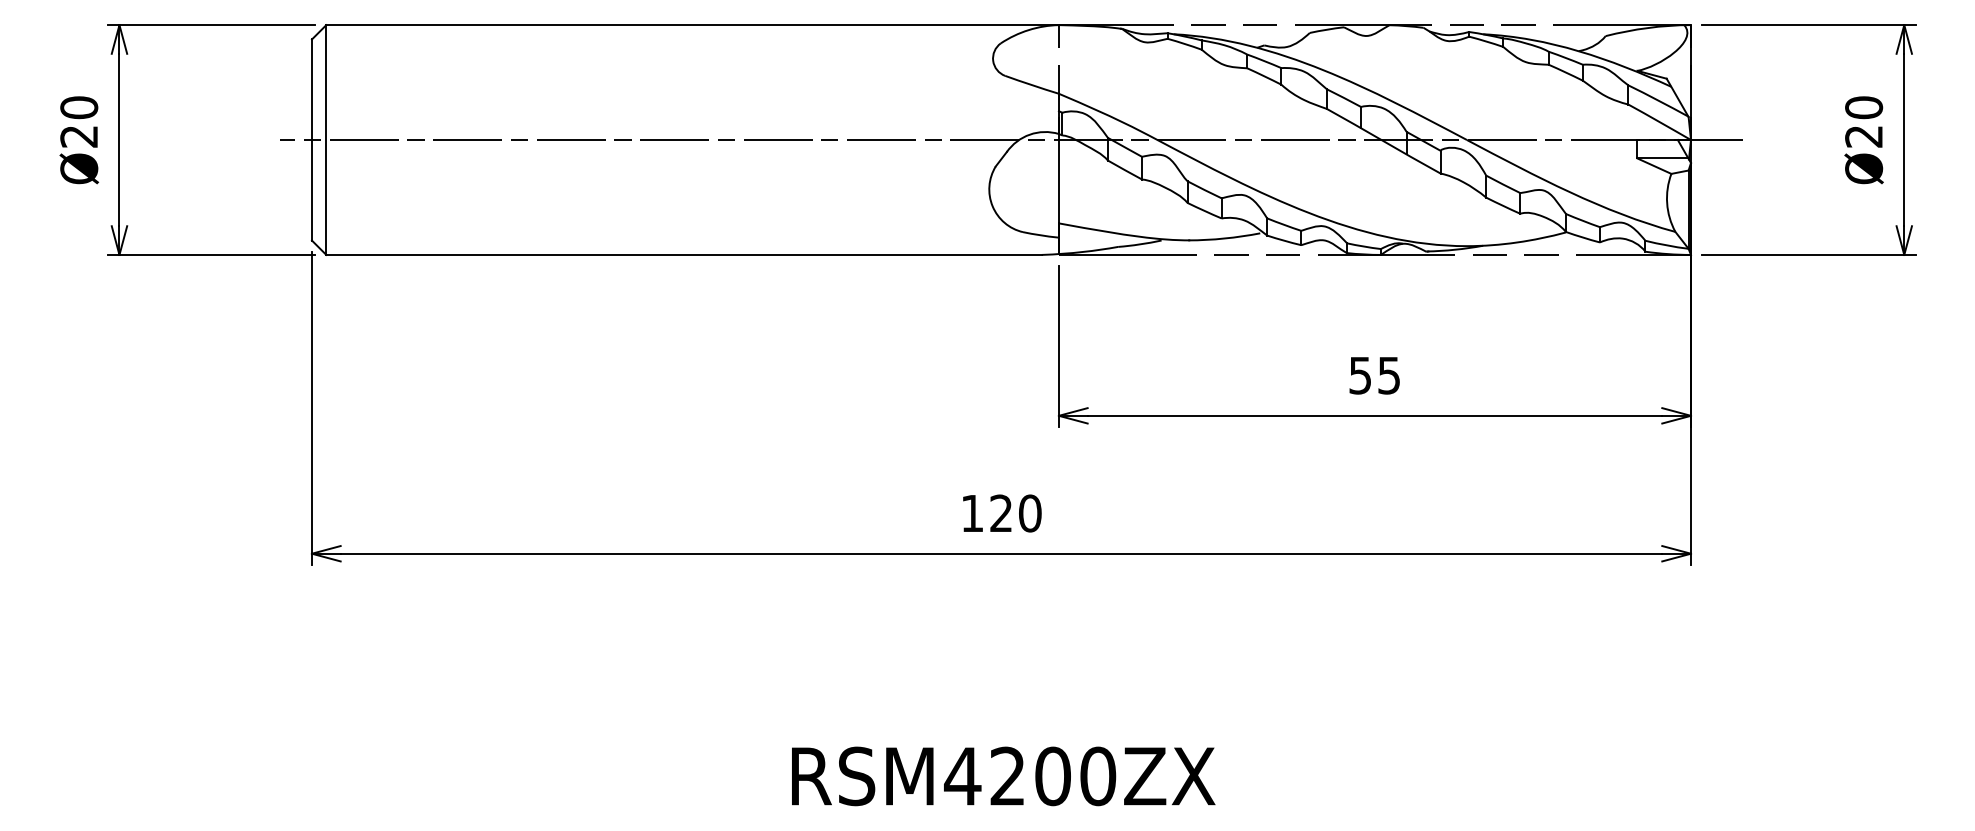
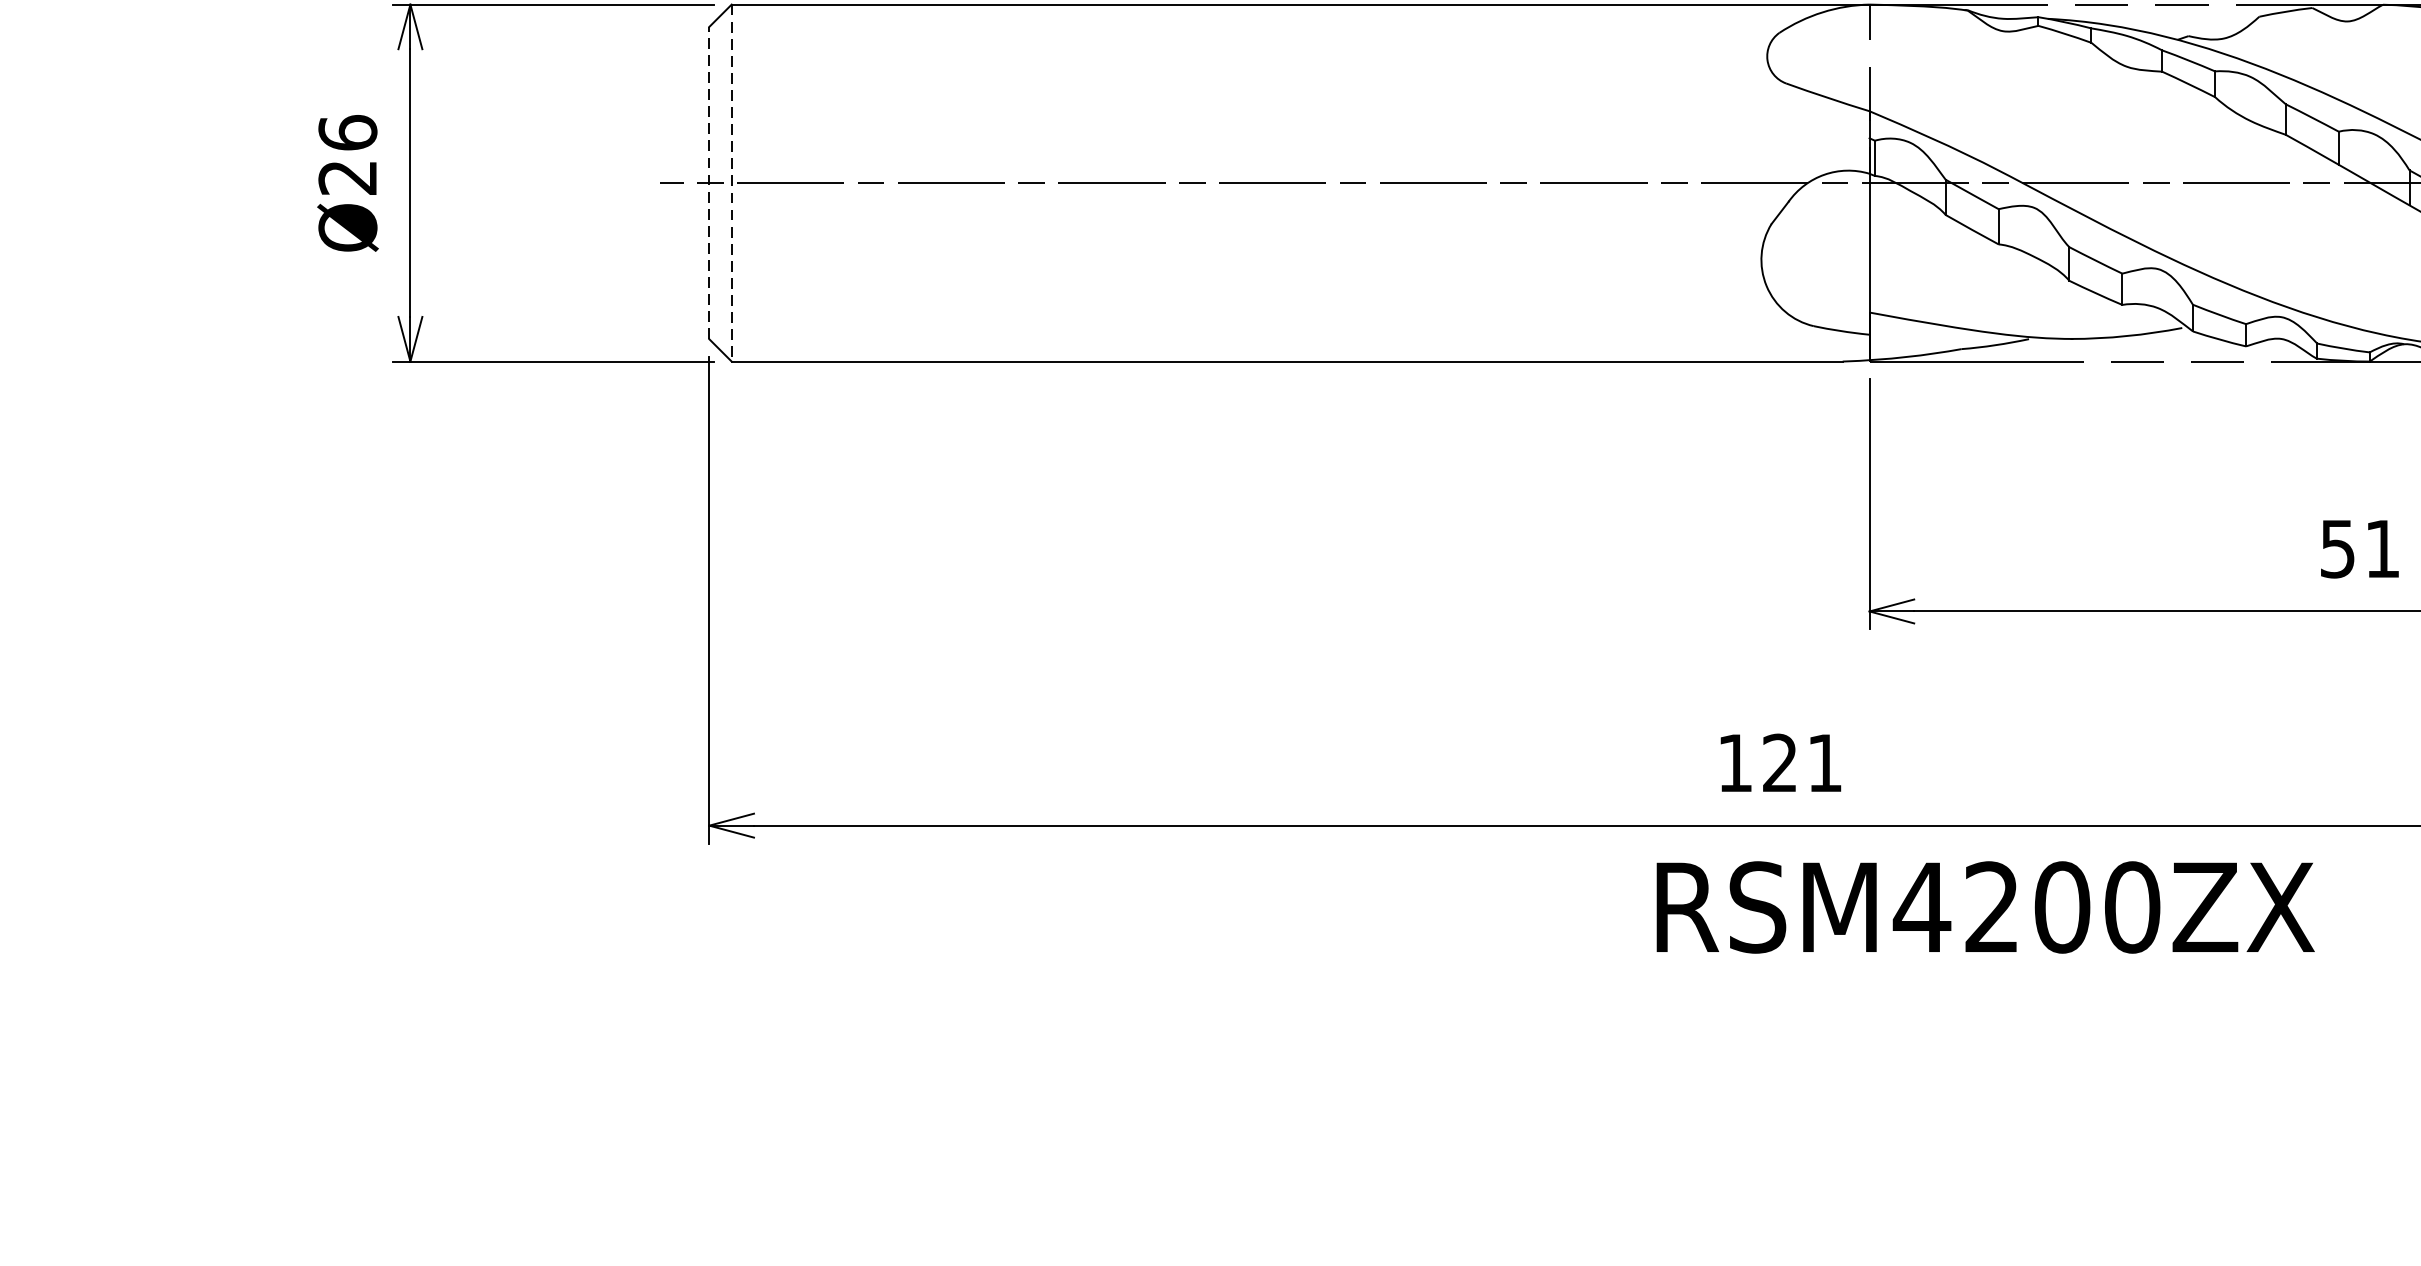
text: (79, 107) -> (348, 132), Ø20 -> Ø26
line: (311, 140) -> (708, 183), solid -> dashed
line: (326, 140) -> (731, 183), solid -> dashed
text: (1388, 375) -> (2381, 548), 55 -> 51
text: (1030, 513) -> (1825, 763), 120 -> 121
text: (1003, 776) -> (1985, 907), moved

